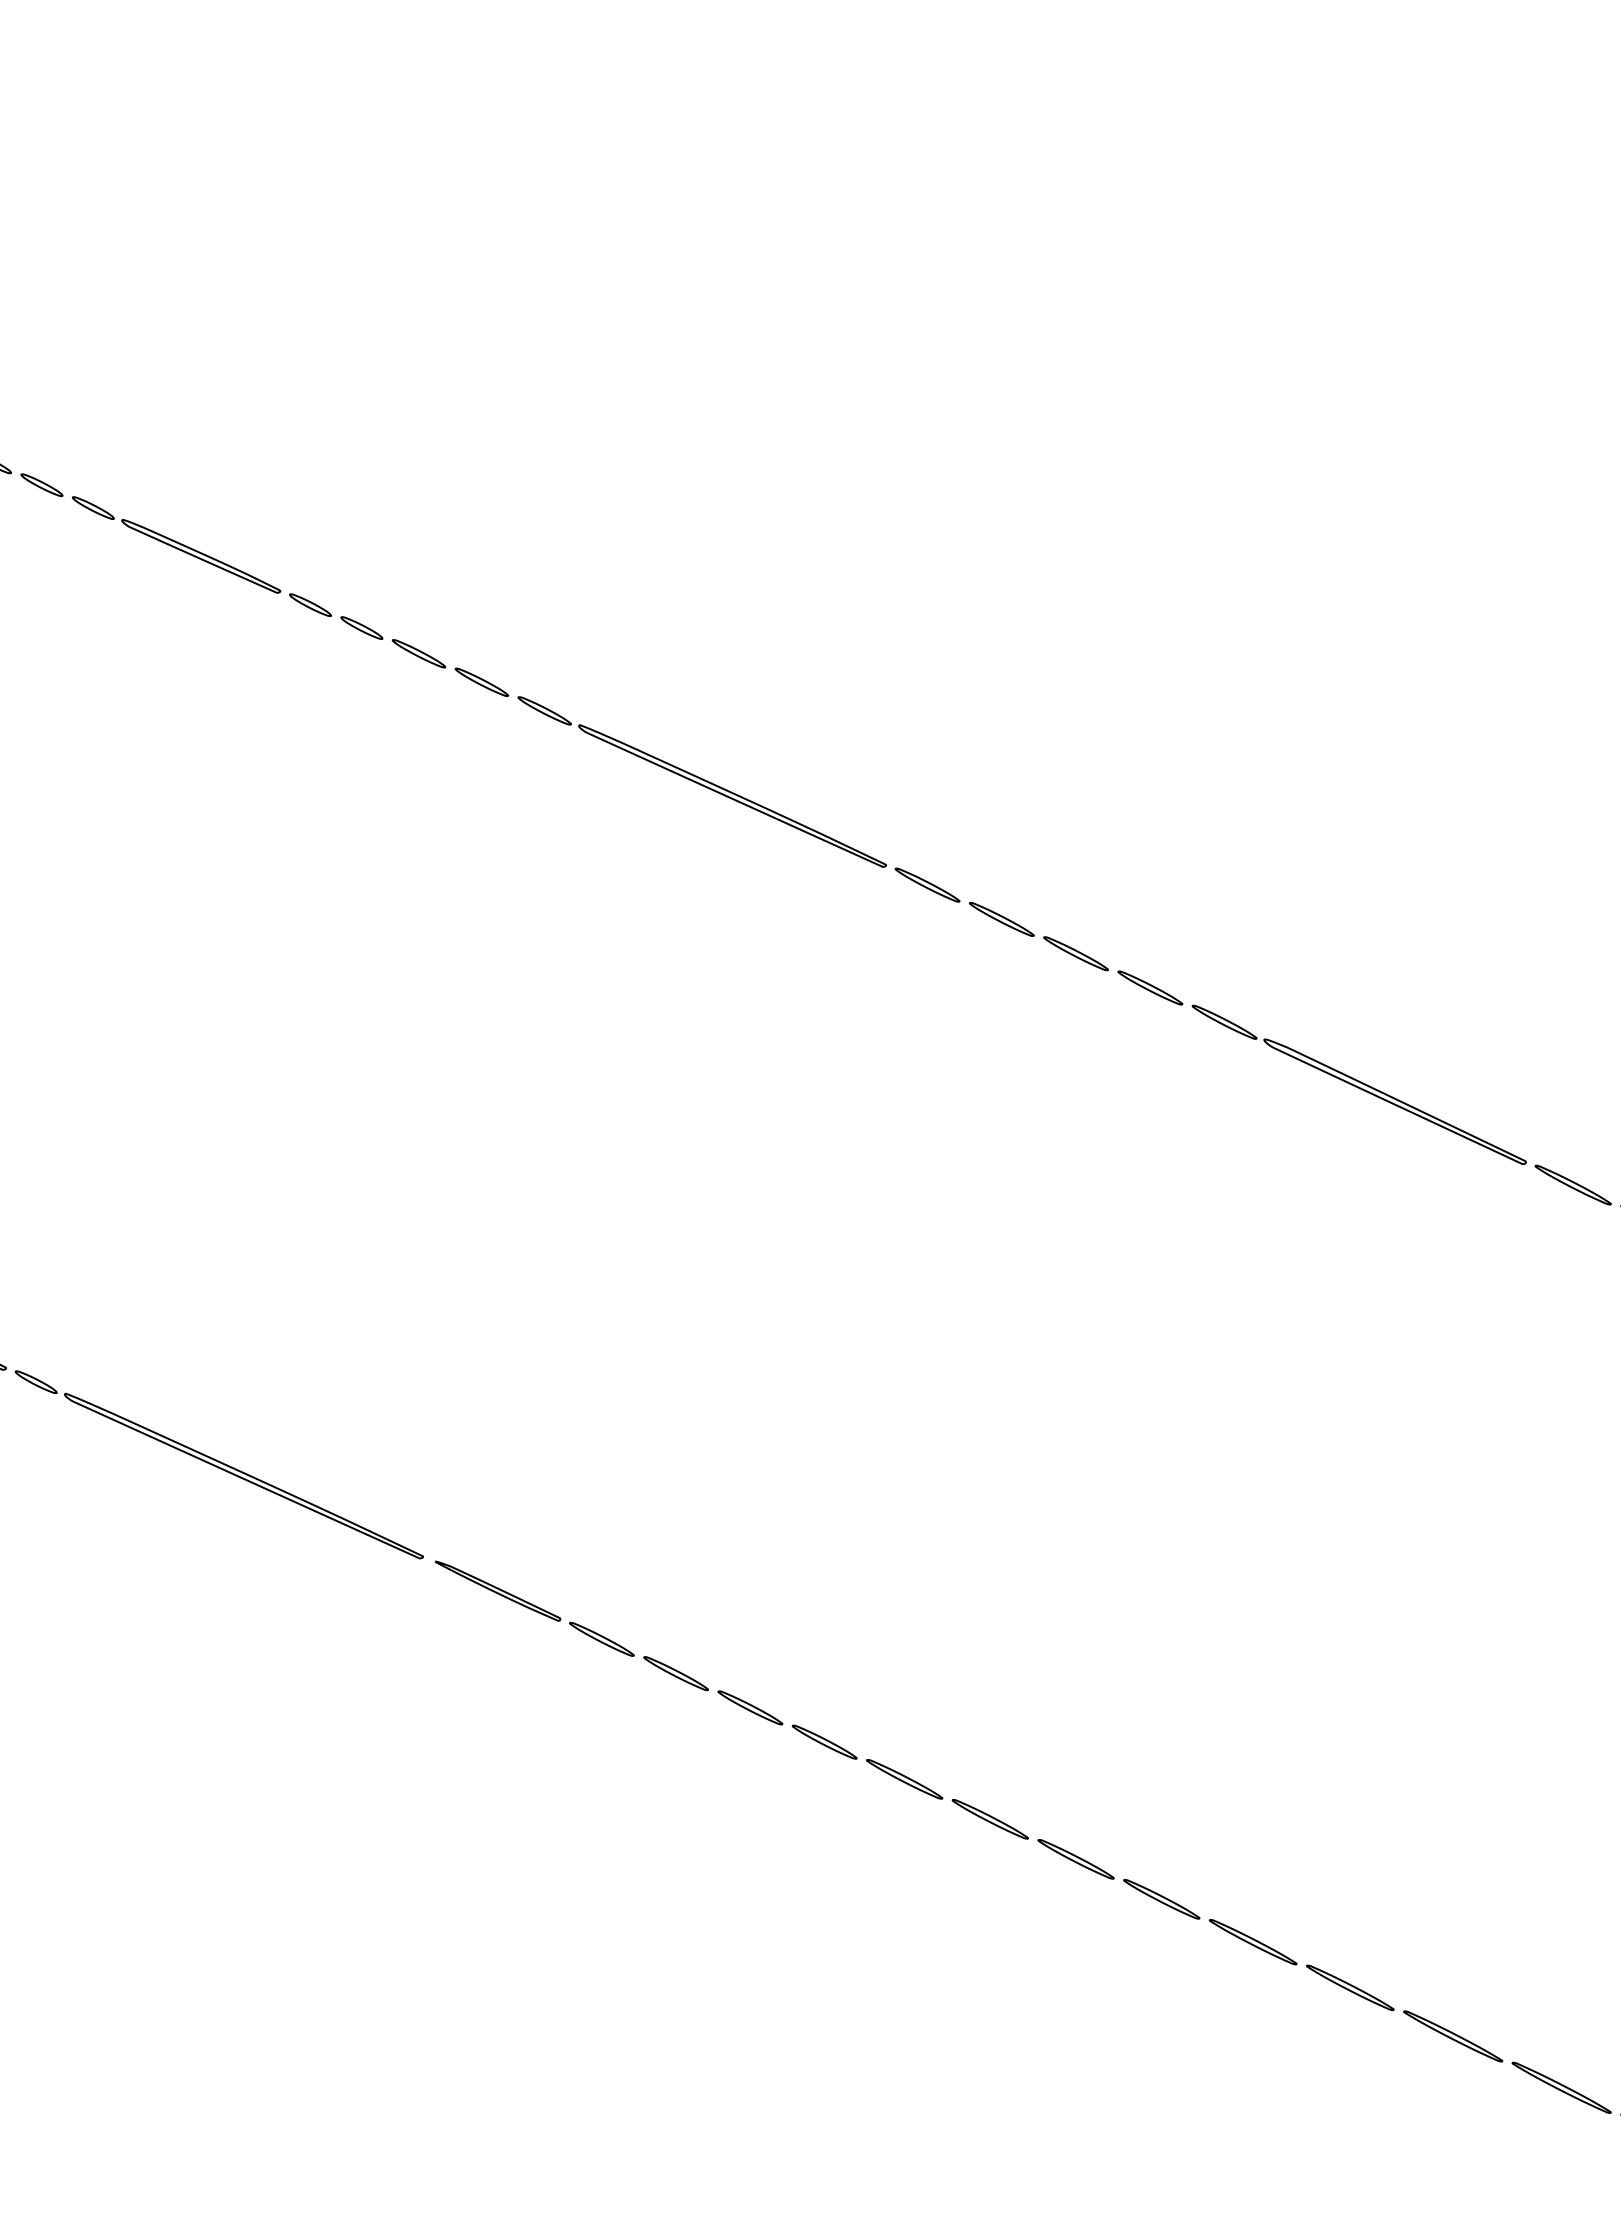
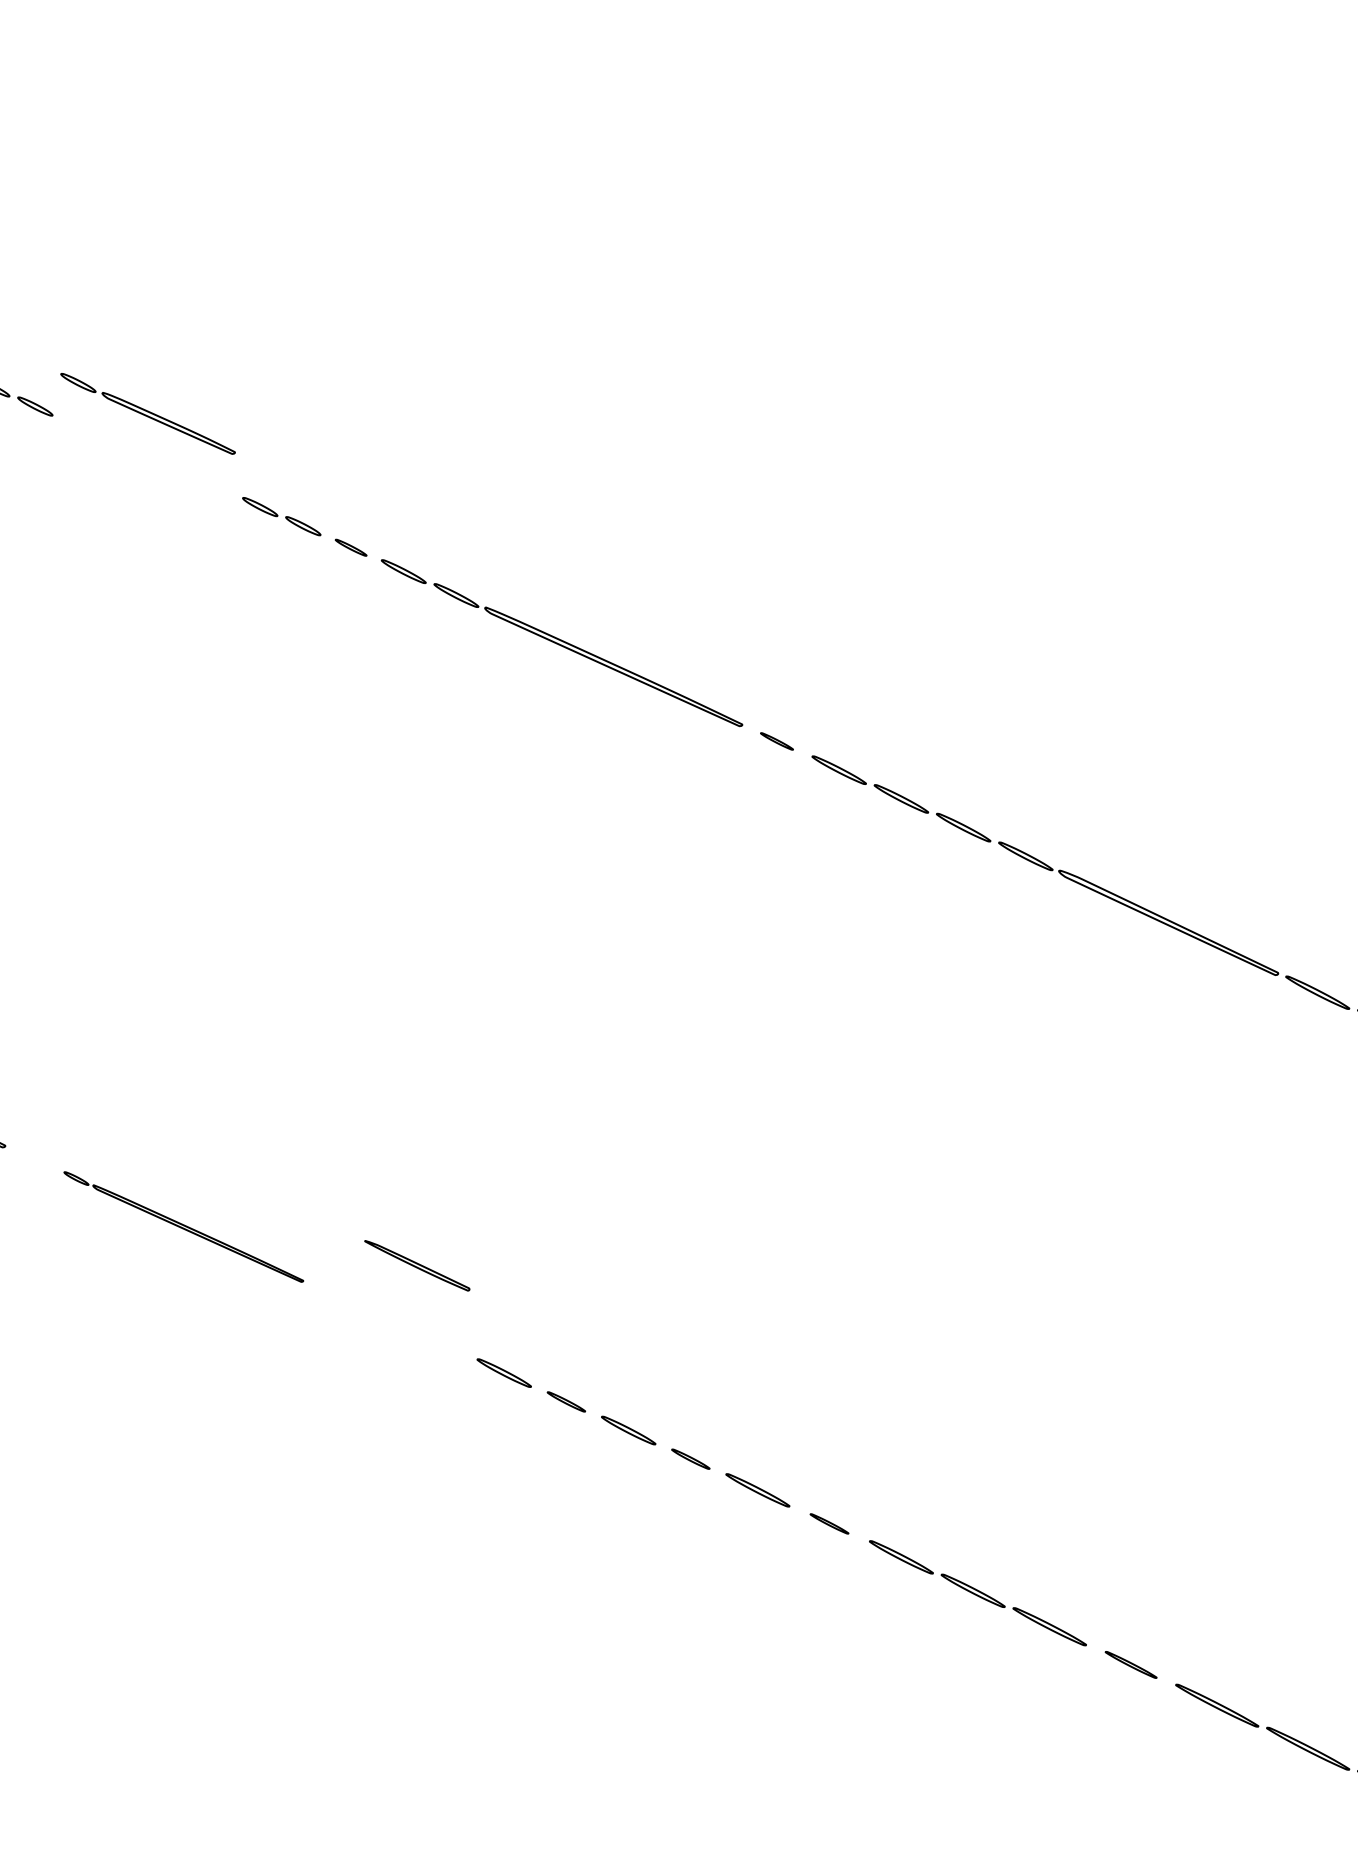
part: (176, 544) -> (148, 413), moved
part: (418, 653) -> (350, 547), size x0.7
part: (927, 884) -> (776, 740), size x0.6
part: (218, 1464) -> (183, 1226), size x0.7
part: (498, 1590) -> (417, 1265), moved
part: (675, 1673) -> (565, 1401), size x0.7
part: (824, 1741) -> (690, 1458), size x0.7
part: (989, 1819) -> (828, 1524), size x0.6
part: (1350, 1987) -> (1131, 1664), size x0.7

